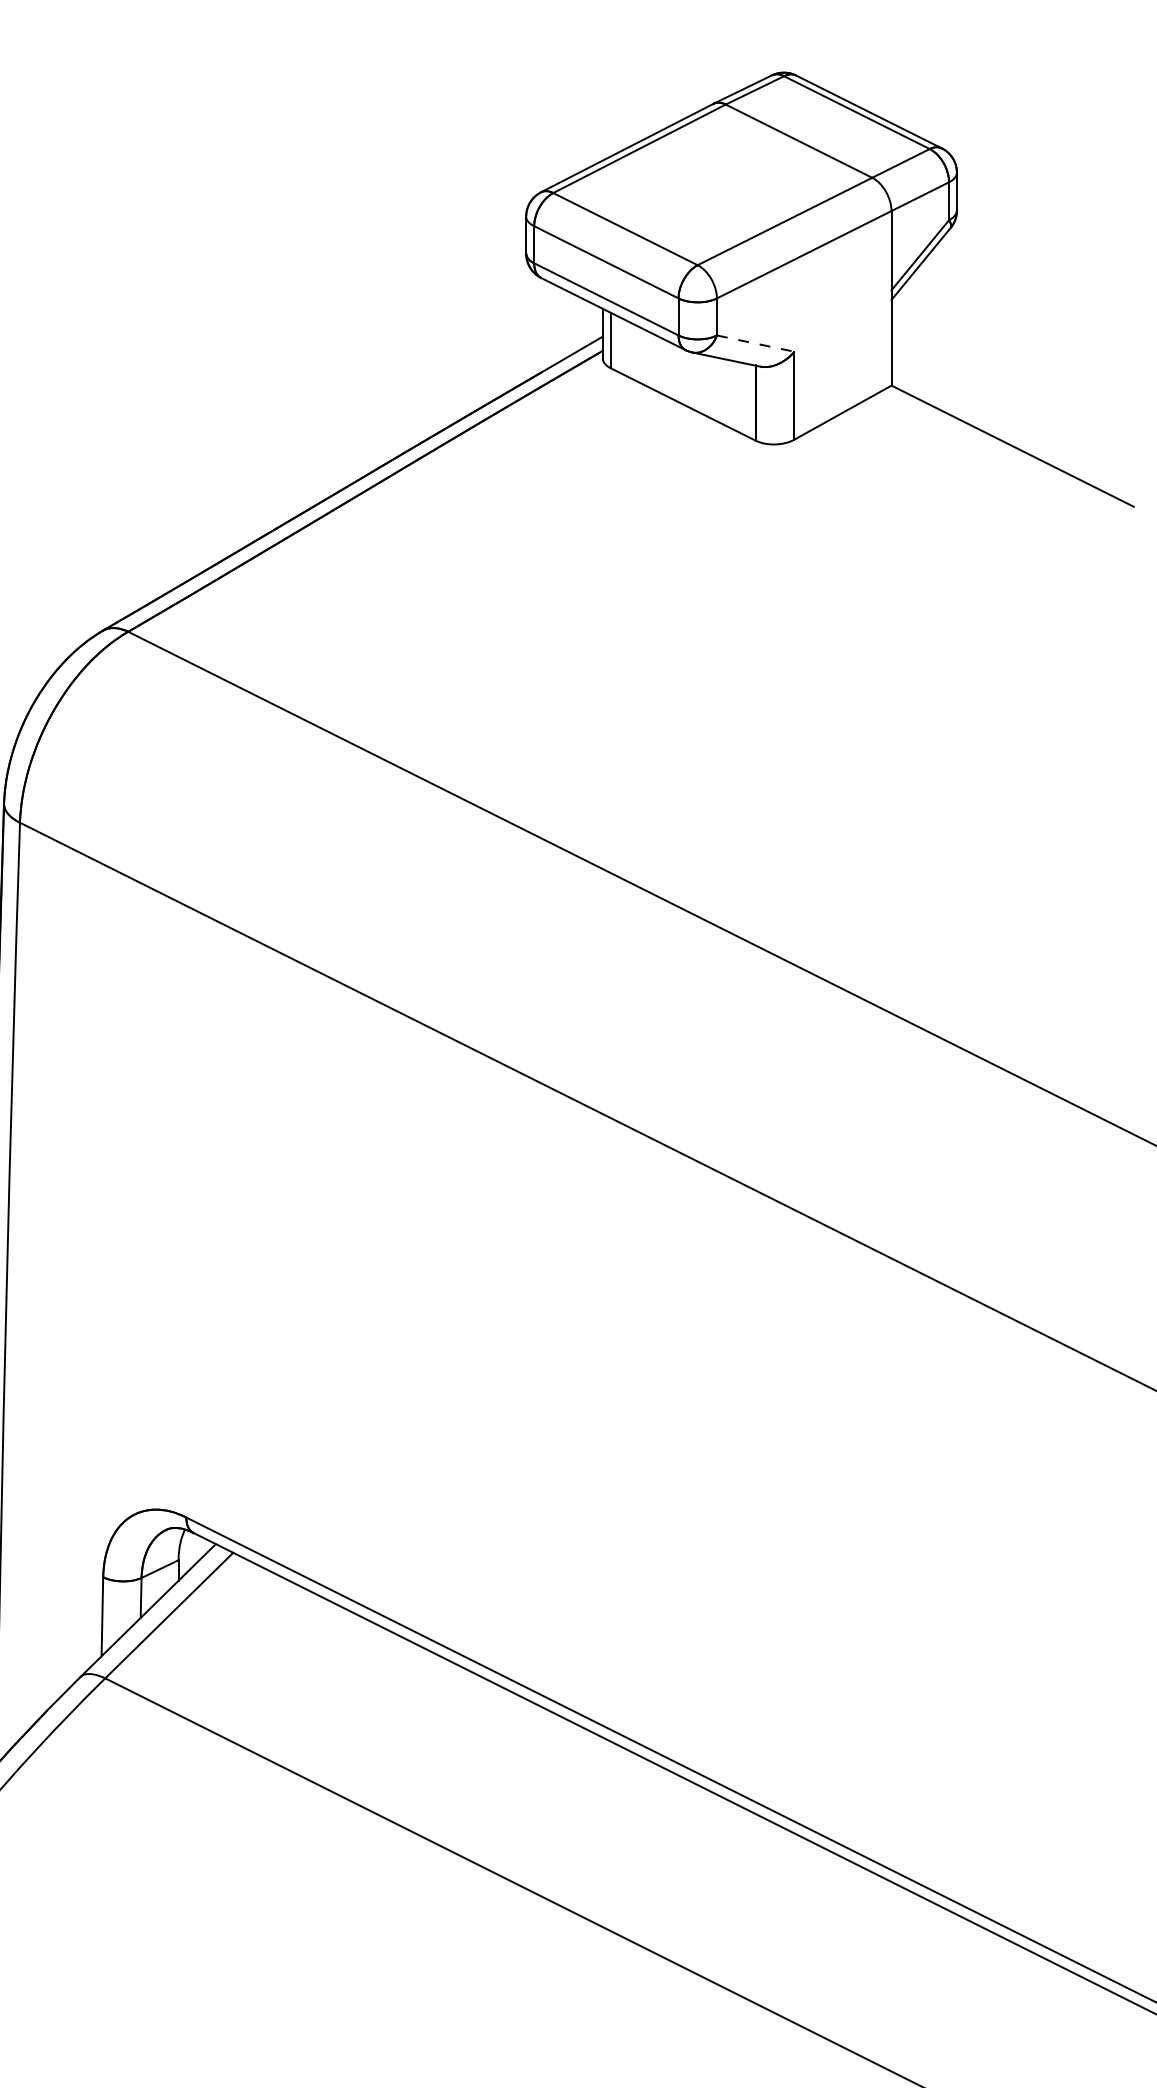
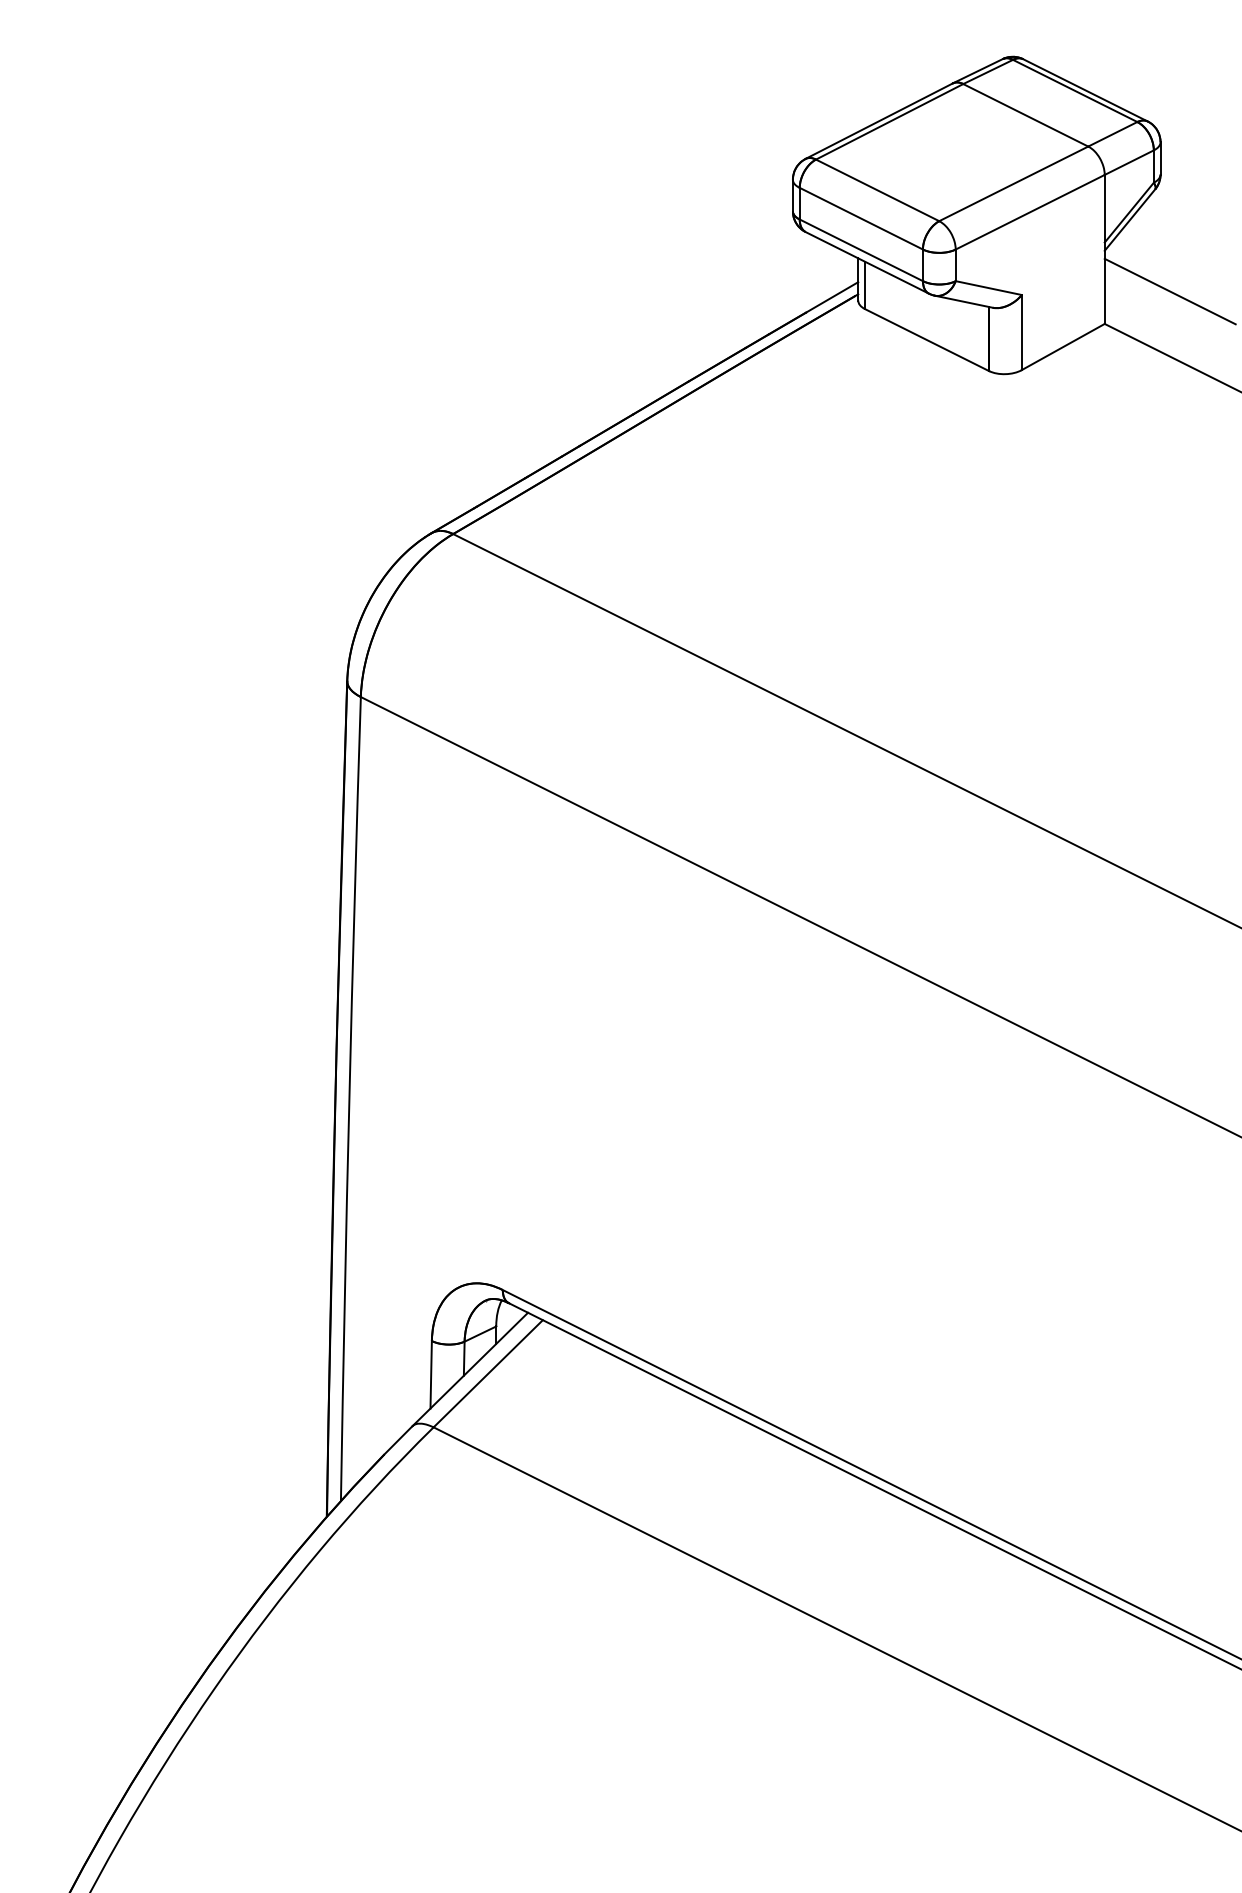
line: (755, 344) -> (988, 288), dashed -> solid
line: (967, 347) -> (1169, 291), added

